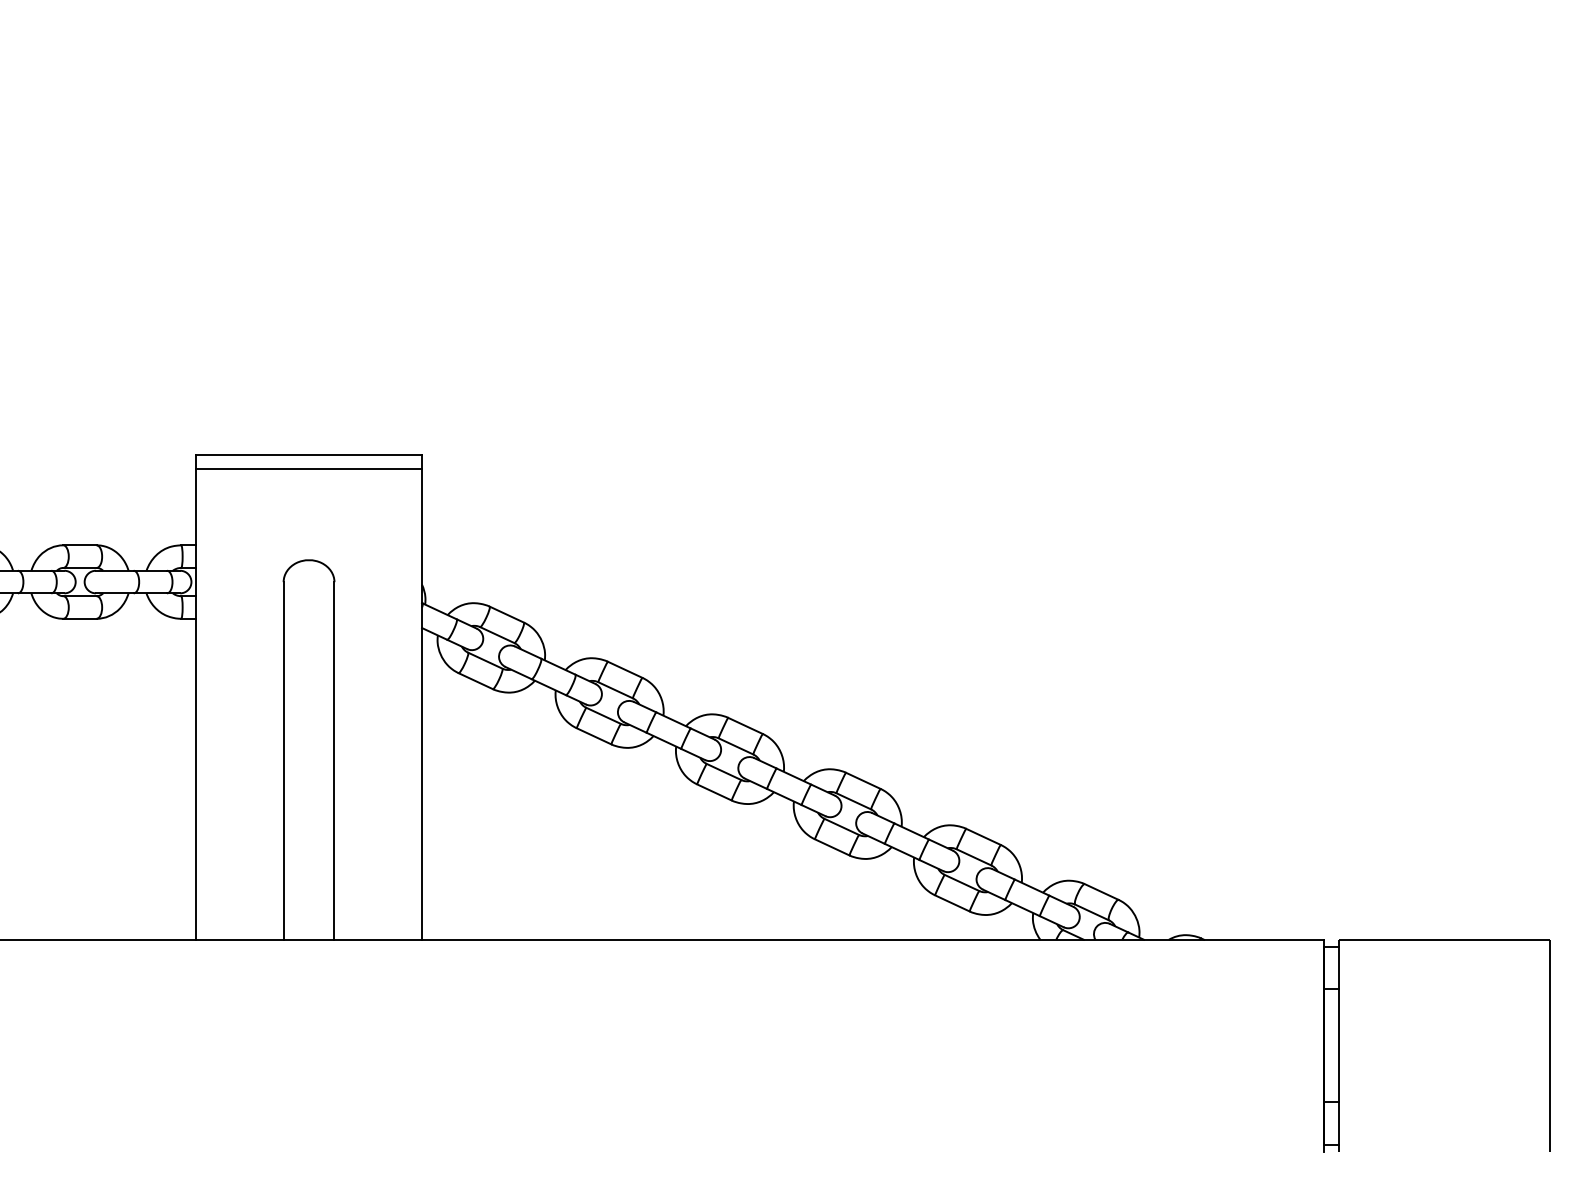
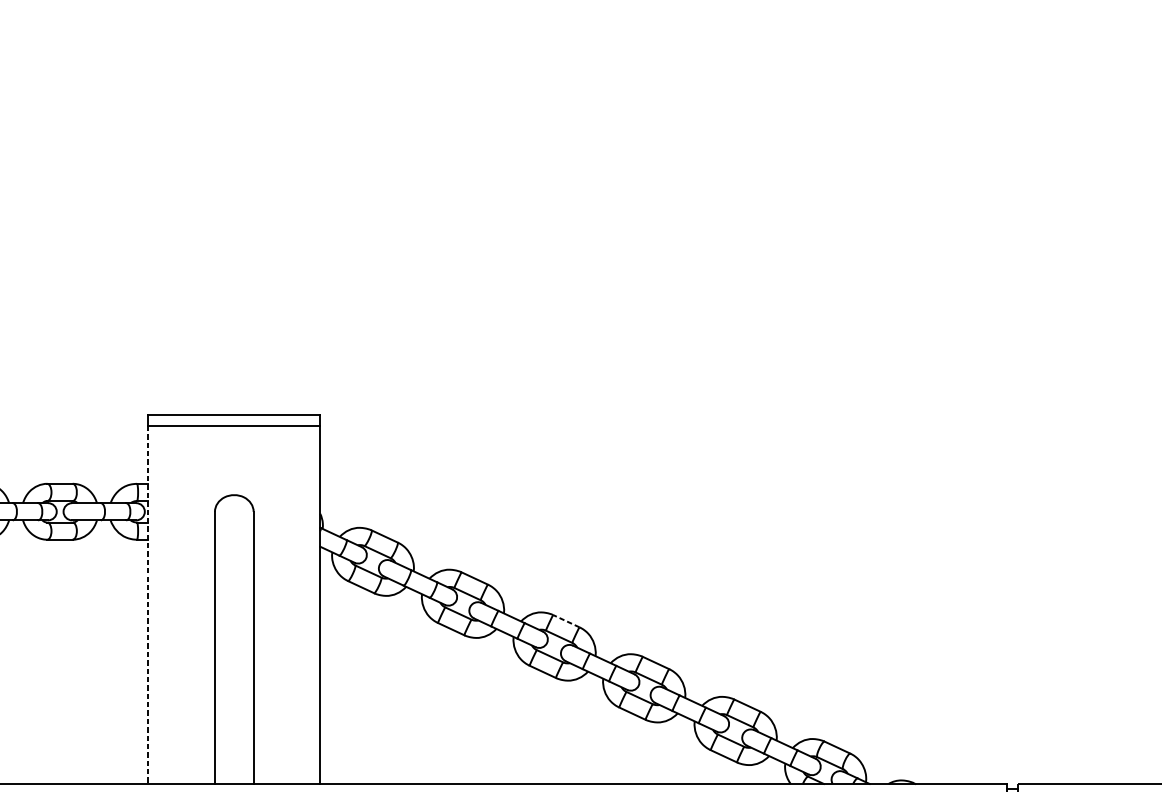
line: (196, 704) -> (148, 604), solid -> dashed
line: (745, 725) -> (566, 620), solid -> dashed

